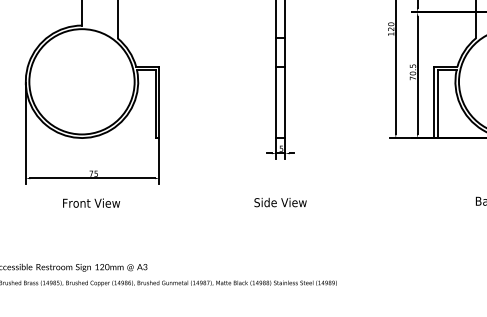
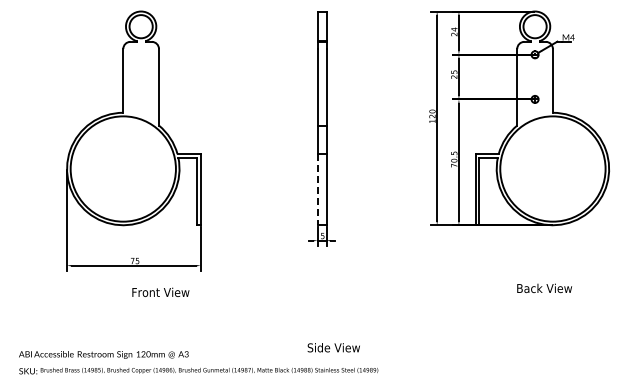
line: (276, 102) -> (317, 189), solid -> dashed
text: (91, 202) -> (160, 291), moved
text: (280, 202) -> (333, 347), moved

